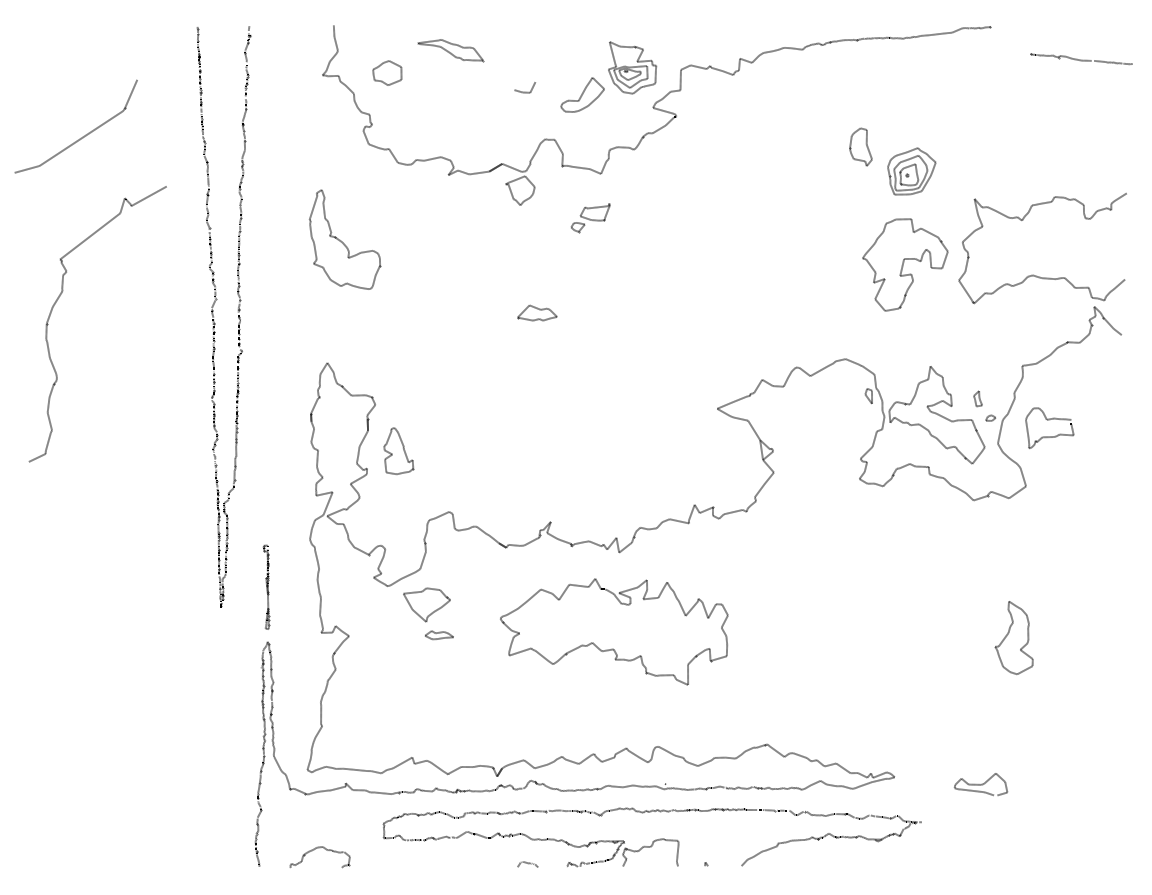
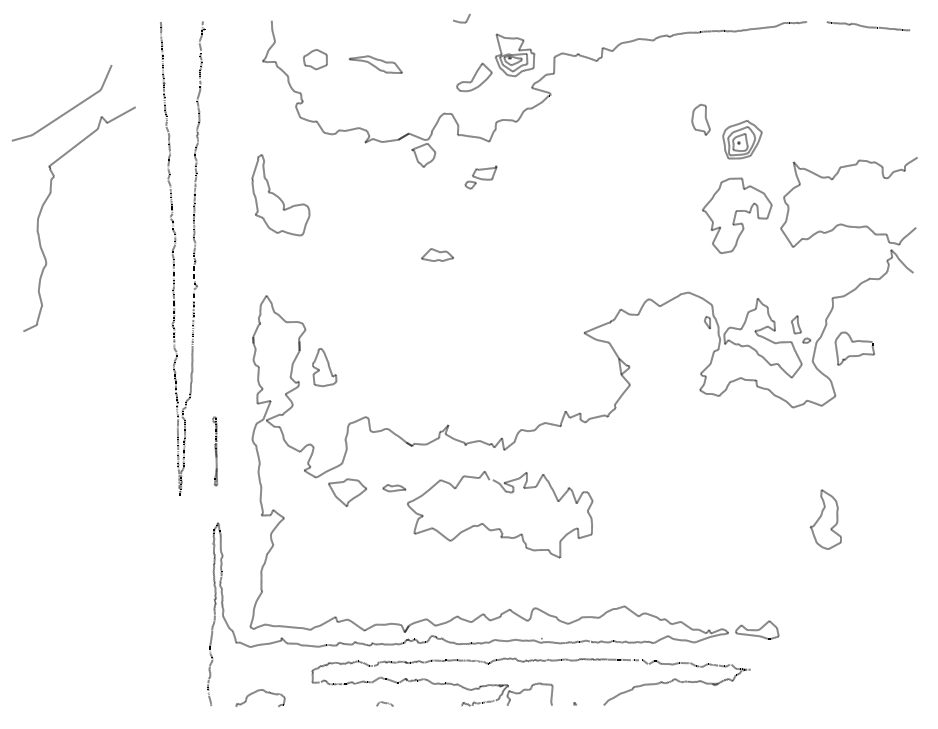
part: (450, 50) -> (375, 64), moved
curve: (1081, 59) -> (868, 26), moved
line: (524, 91) -> (461, 21), moved
curve: (57, 301) -> (46, 200), moved
part: (977, 398) -> (795, 324), size x1.43
part: (266, 586) -> (215, 450), moved
part: (439, 635) -> (394, 488), moved
part: (981, 784) -> (757, 629), moved
curve: (527, 863) -> (384, 703), moved

